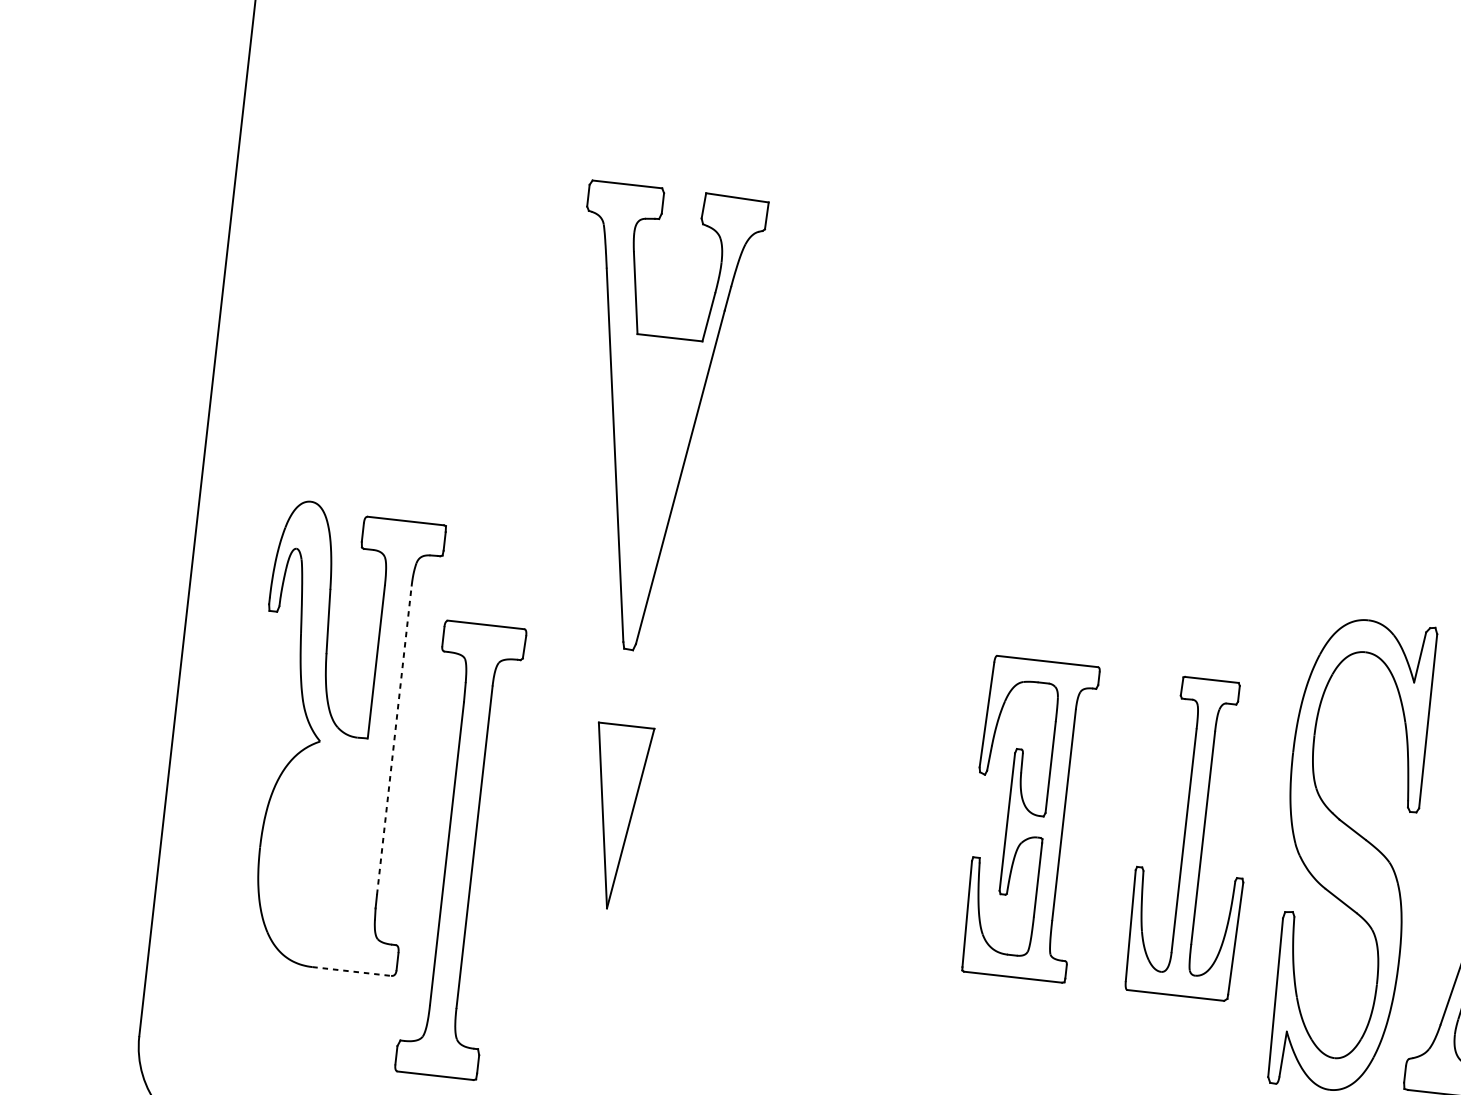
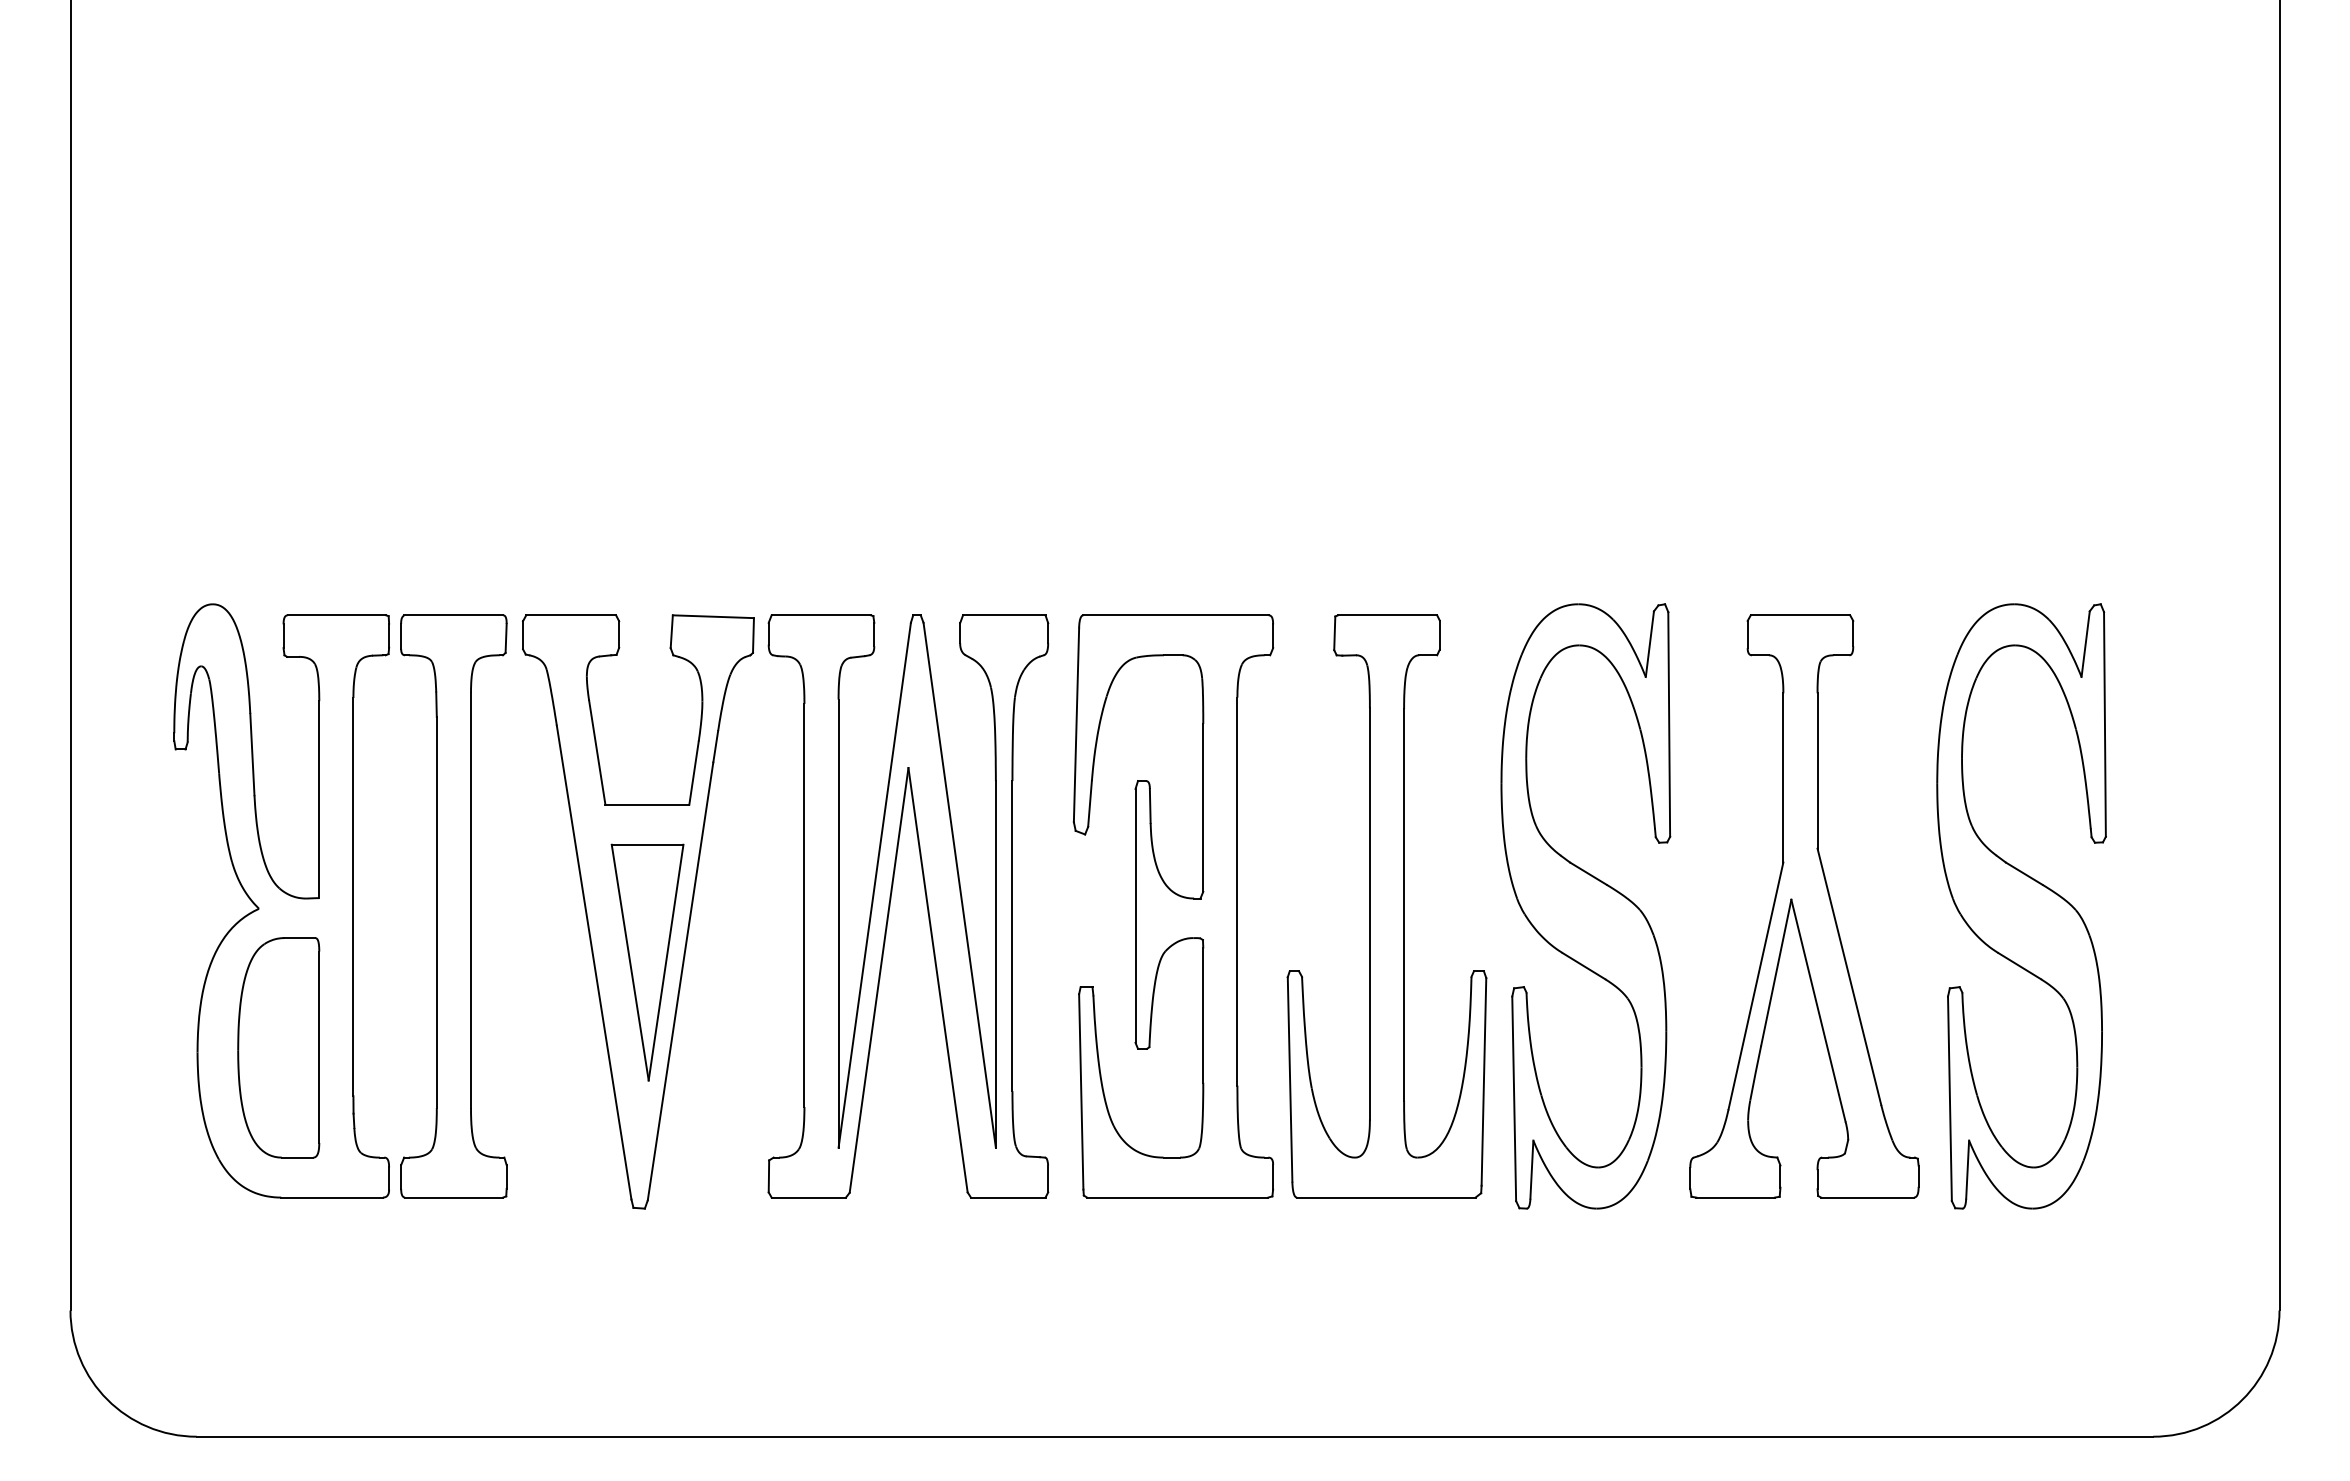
part: (653, 419) -> (638, 911), moved
line: (394, 740) -> (353, 896), dashed -> solid
part: (809, 794) -> (890, 906), added
part: (1028, 819) -> (1173, 906), size x1.43
part: (1193, 837) -> (1386, 906), size x1.43
part: (323, 850) -> (278, 1047), added
part: (460, 850) -> (453, 906), moved
line: (352, 971) -> (332, 1197), dashed -> solid

